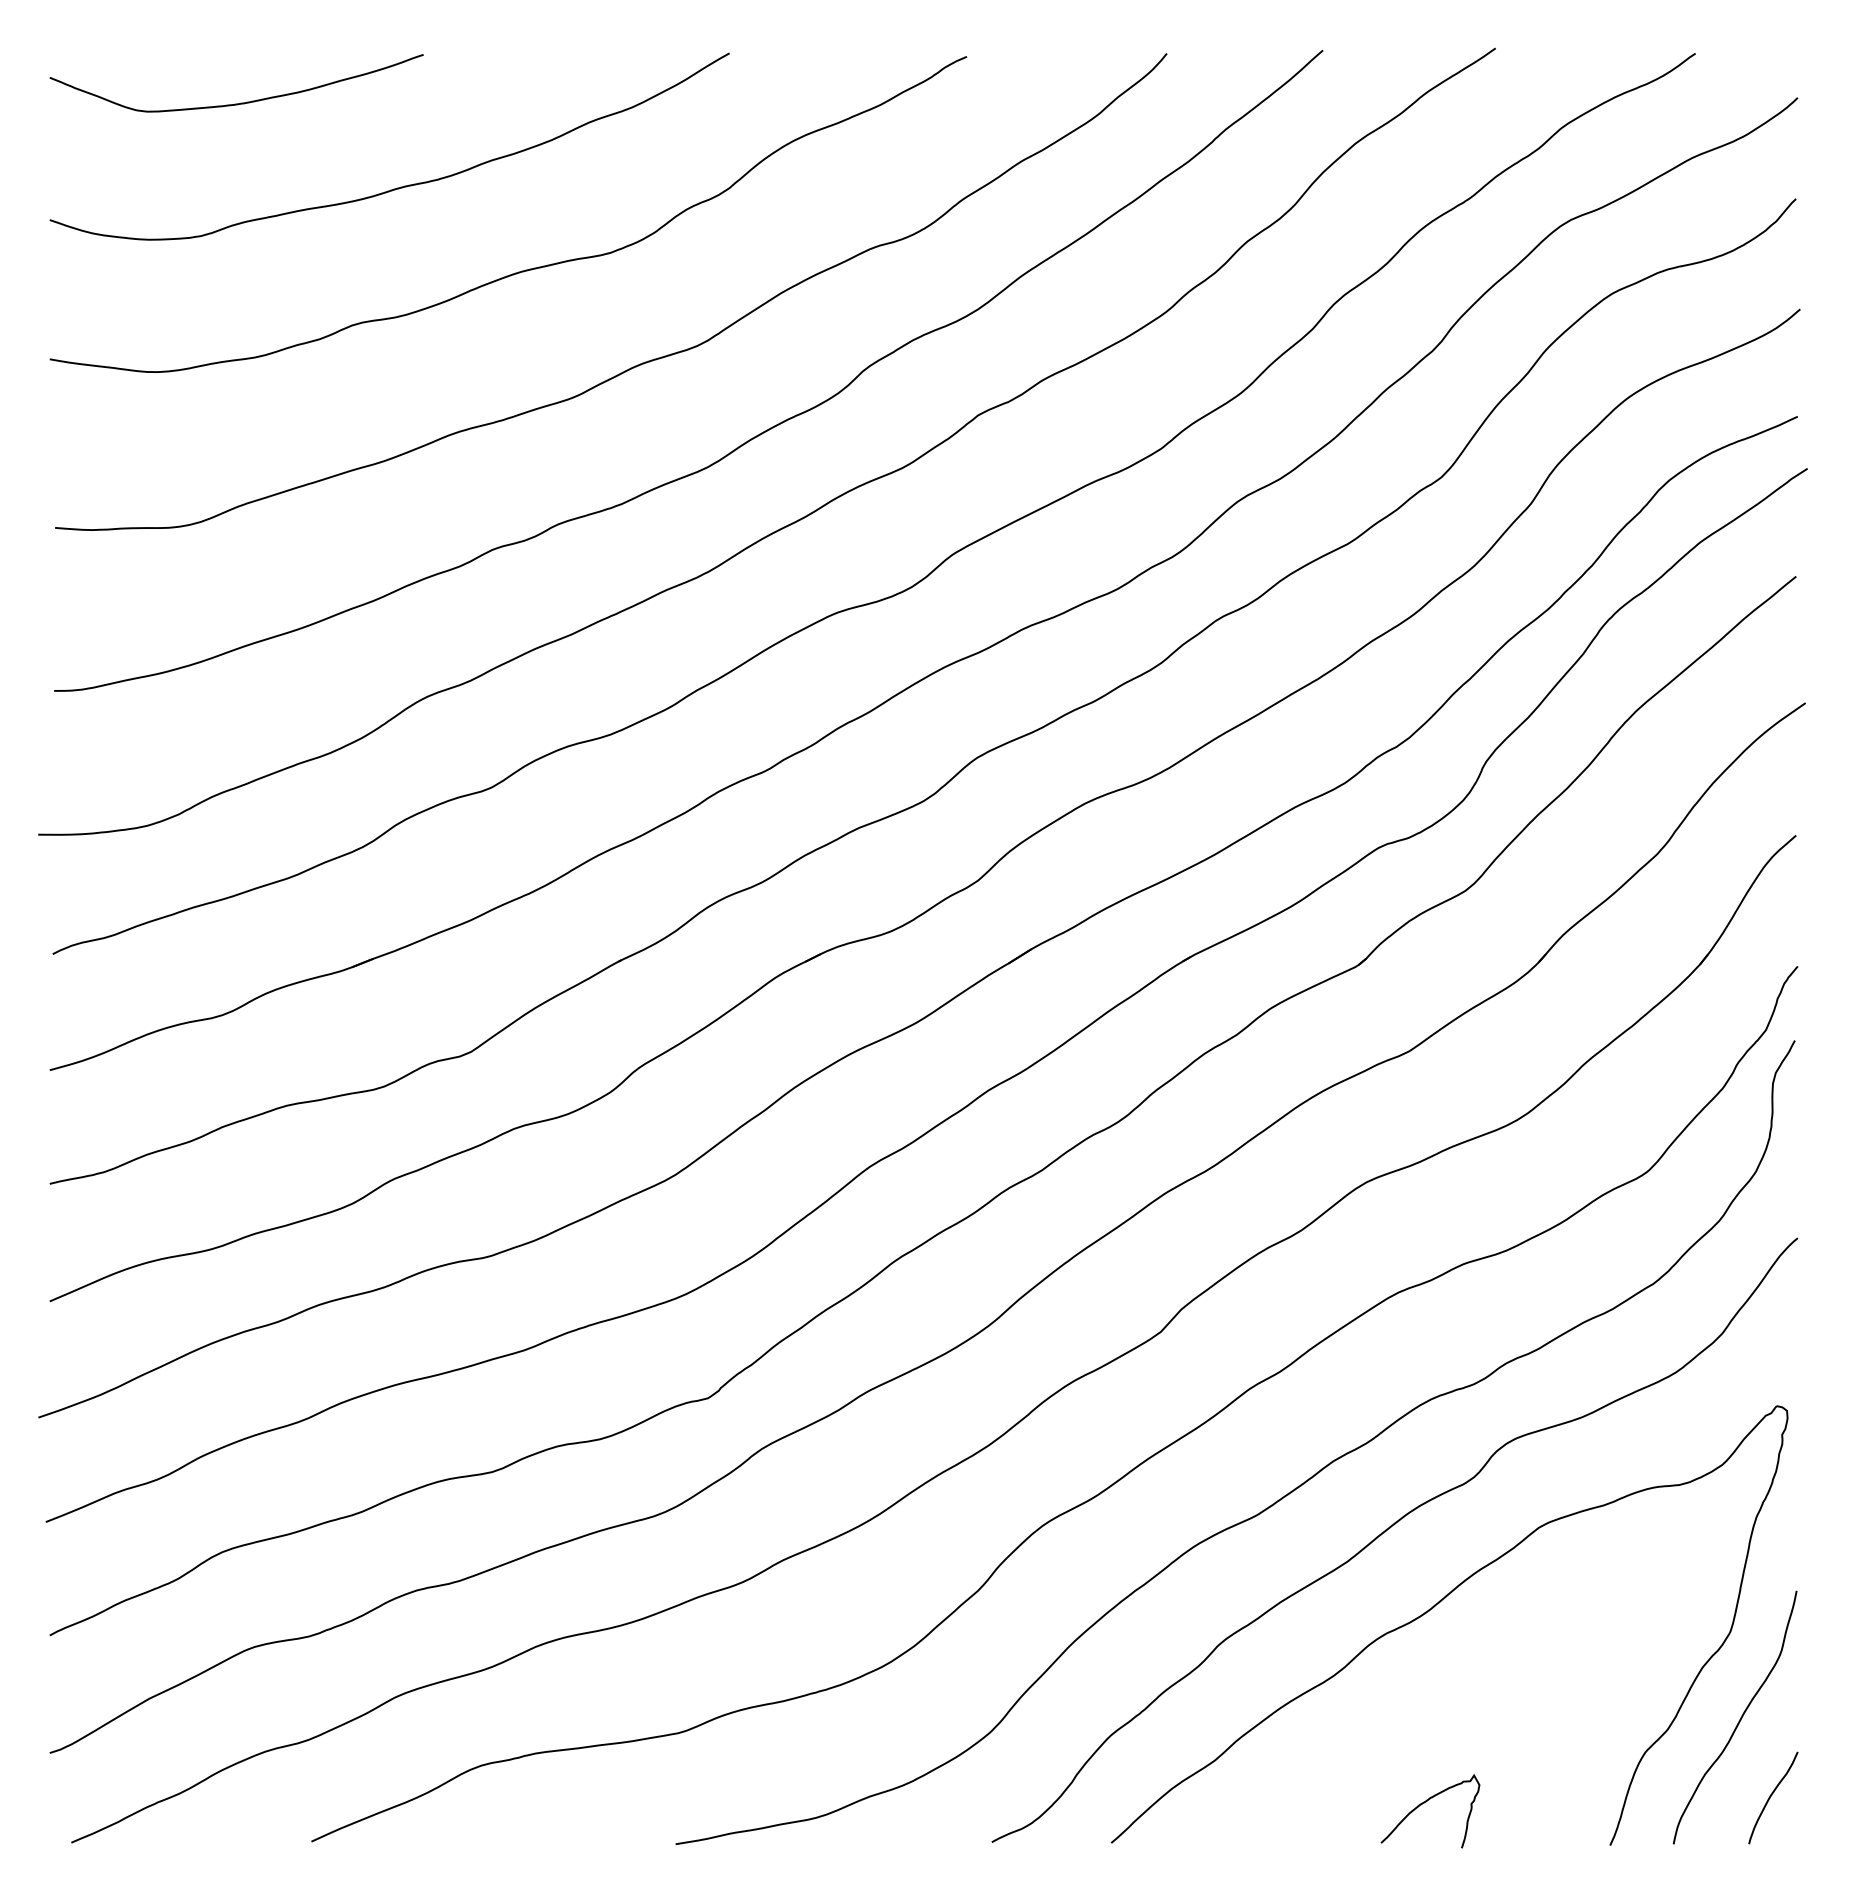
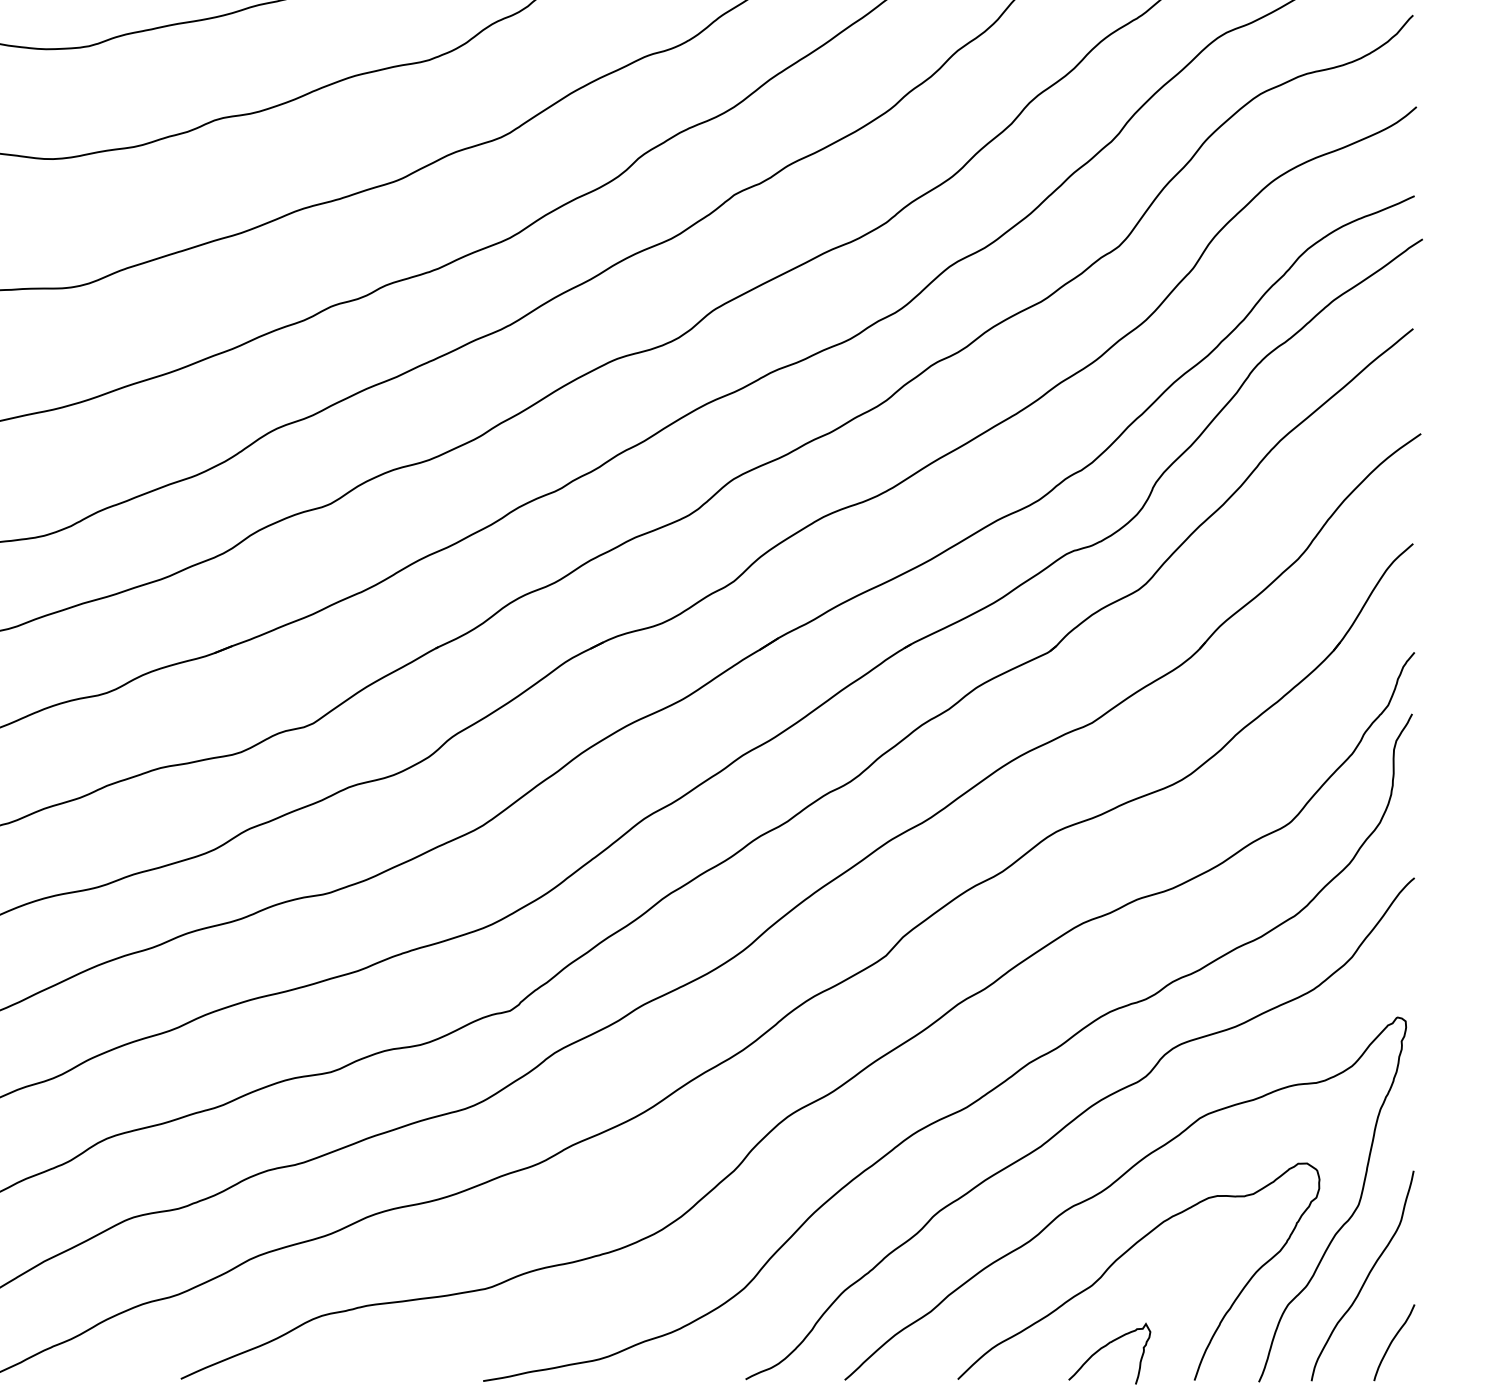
curve: (1447, 1692) -> (1123, 1255), added

